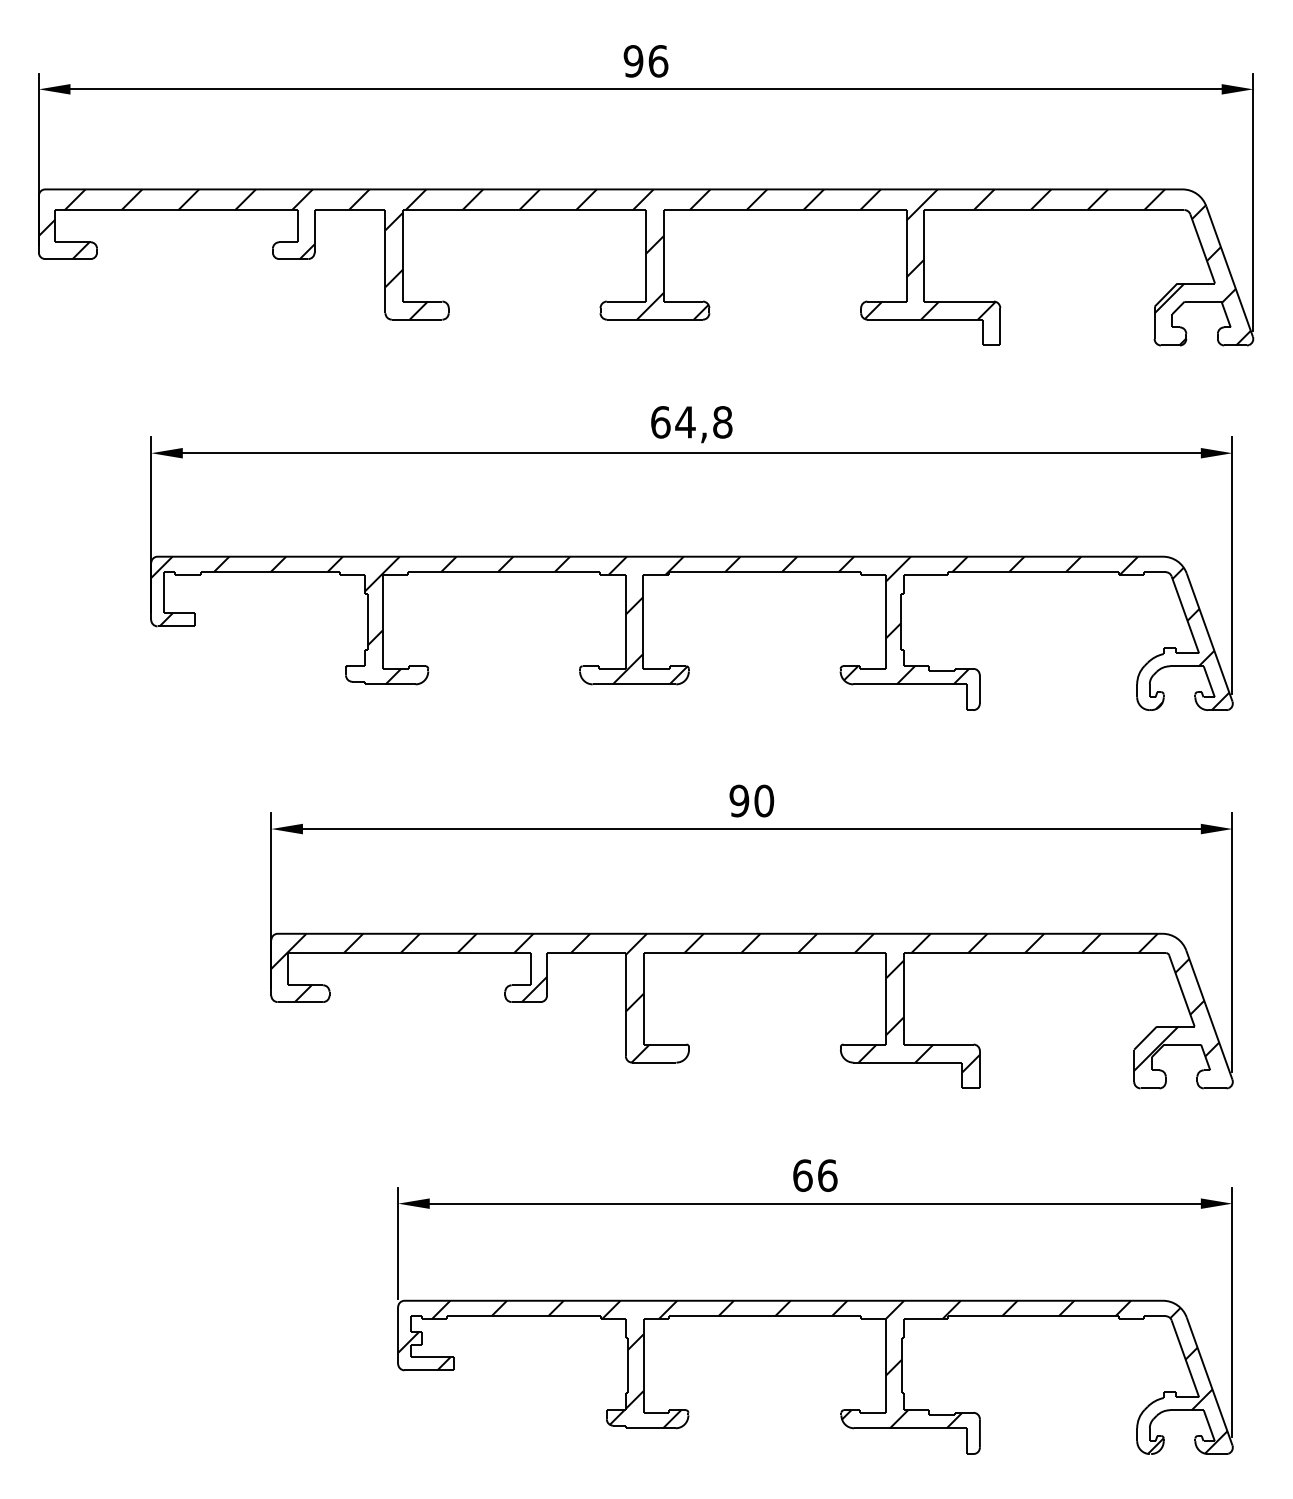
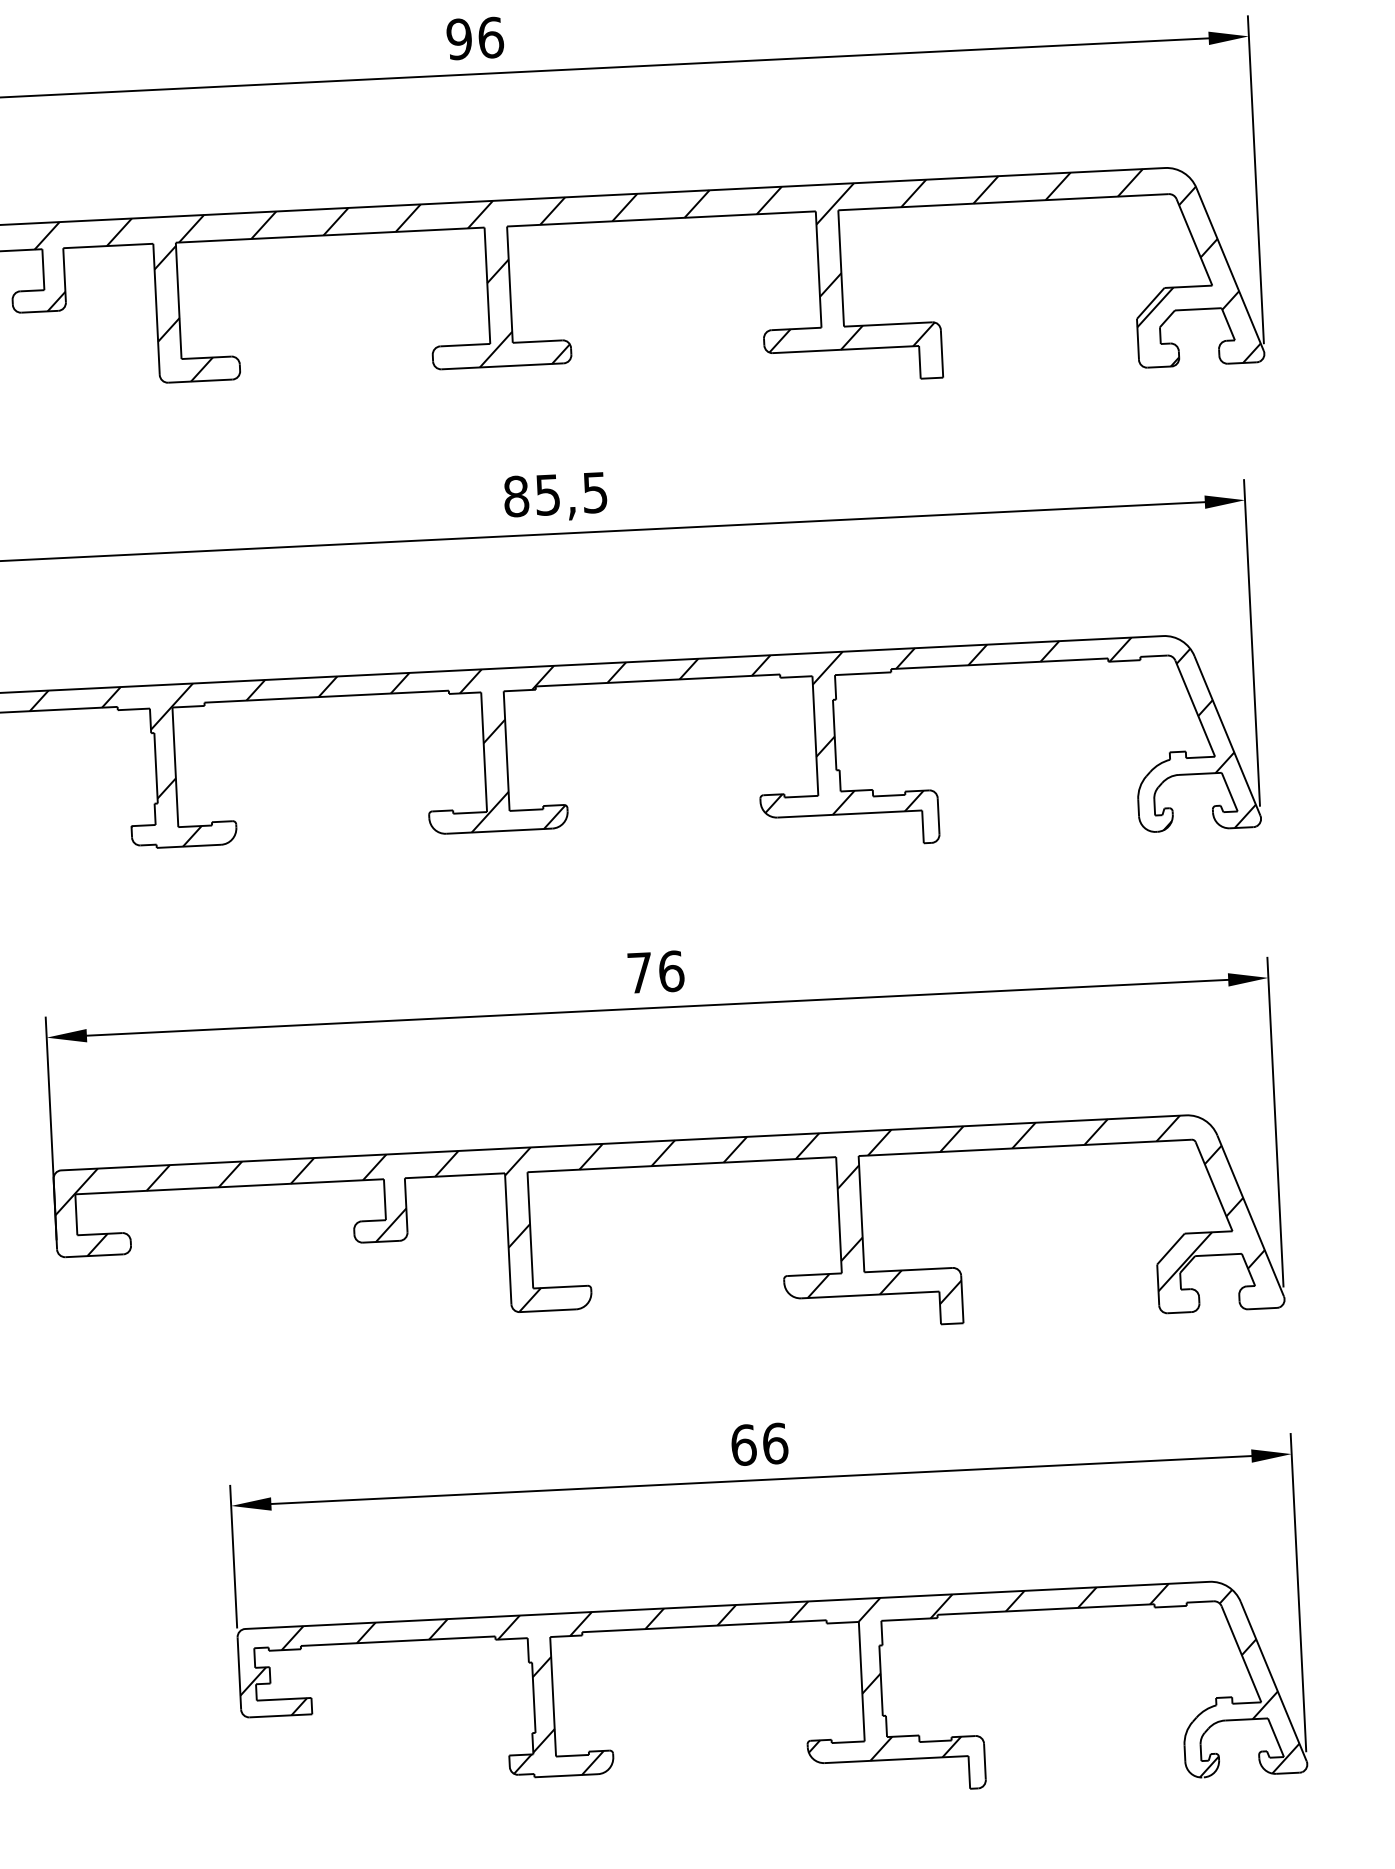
text: (691, 422) -> (555, 494), 64,8 -> 85,5
text: (751, 800) -> (655, 971), 90 -> 76

